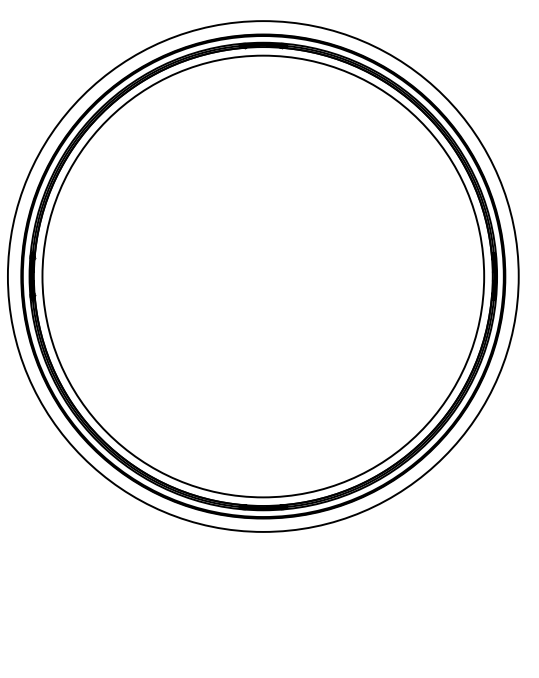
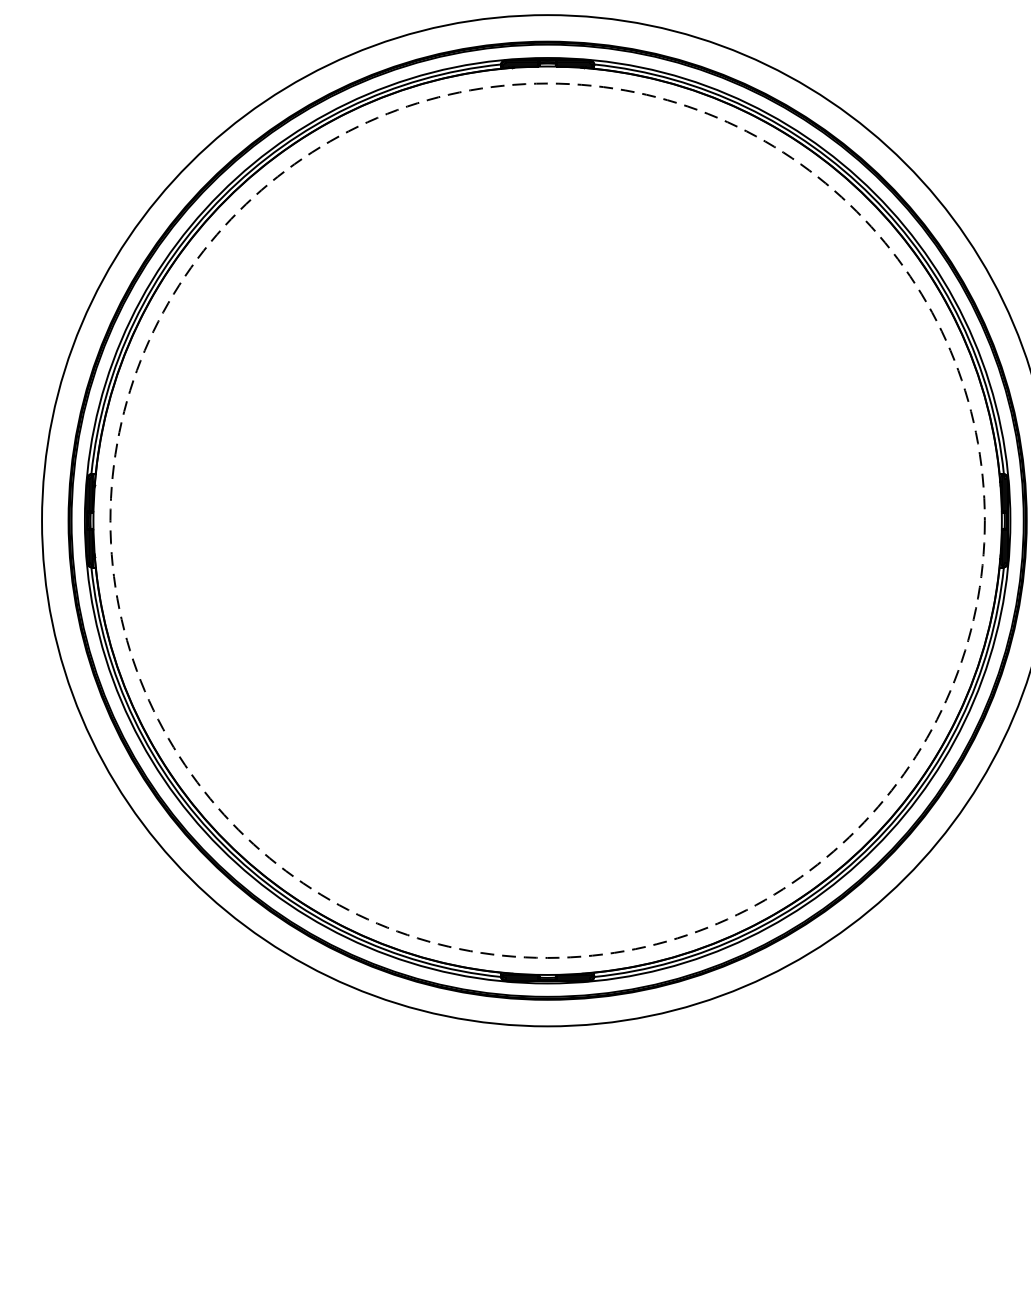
circle: (263, 276) -> (548, 520), solid -> dashed

